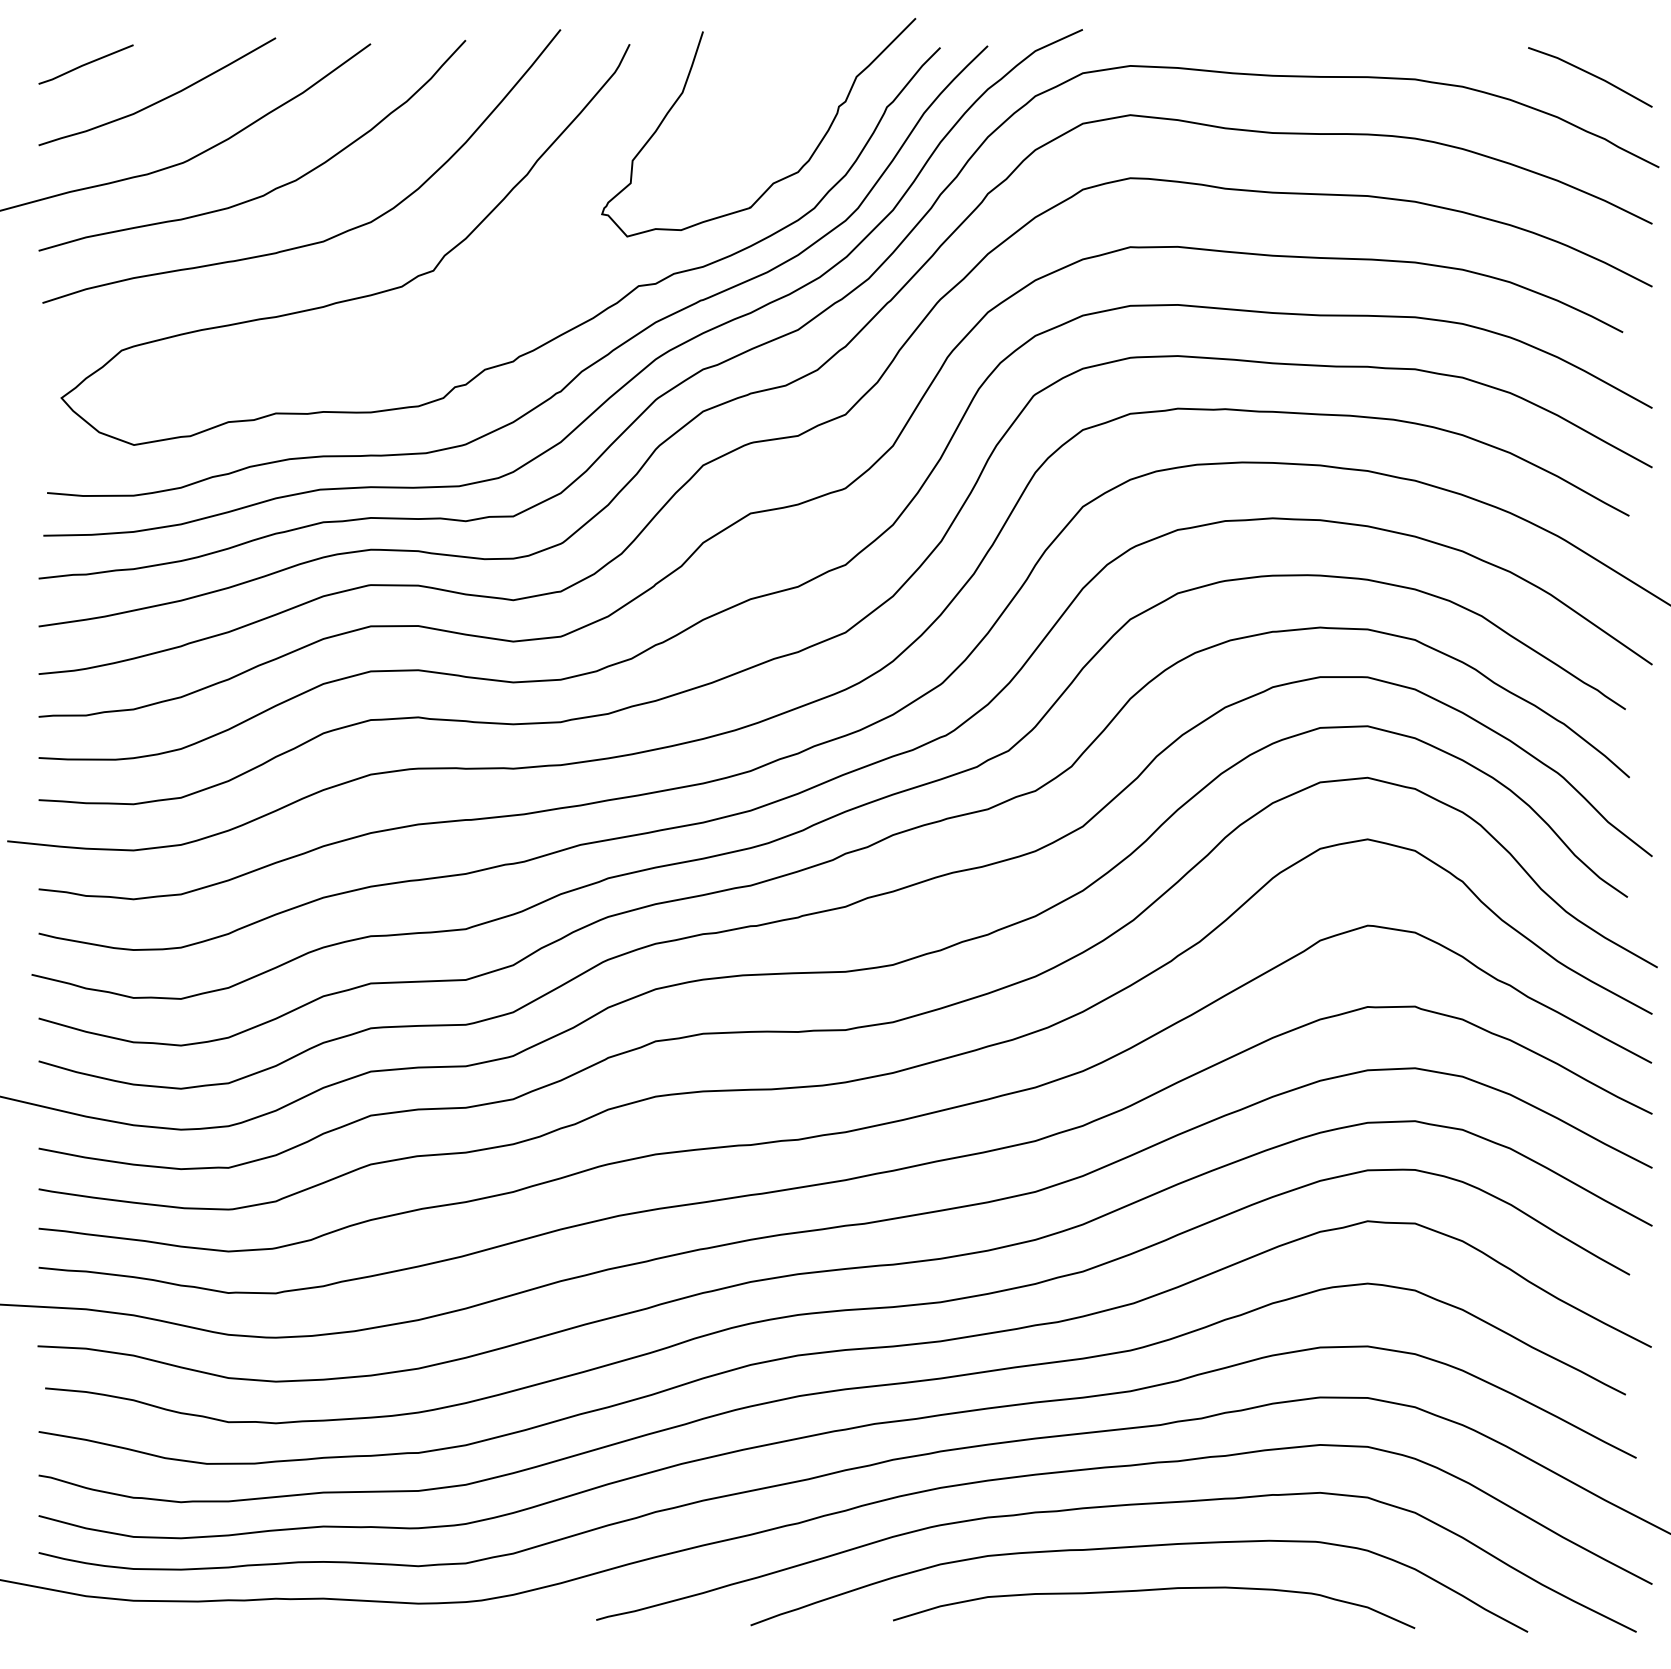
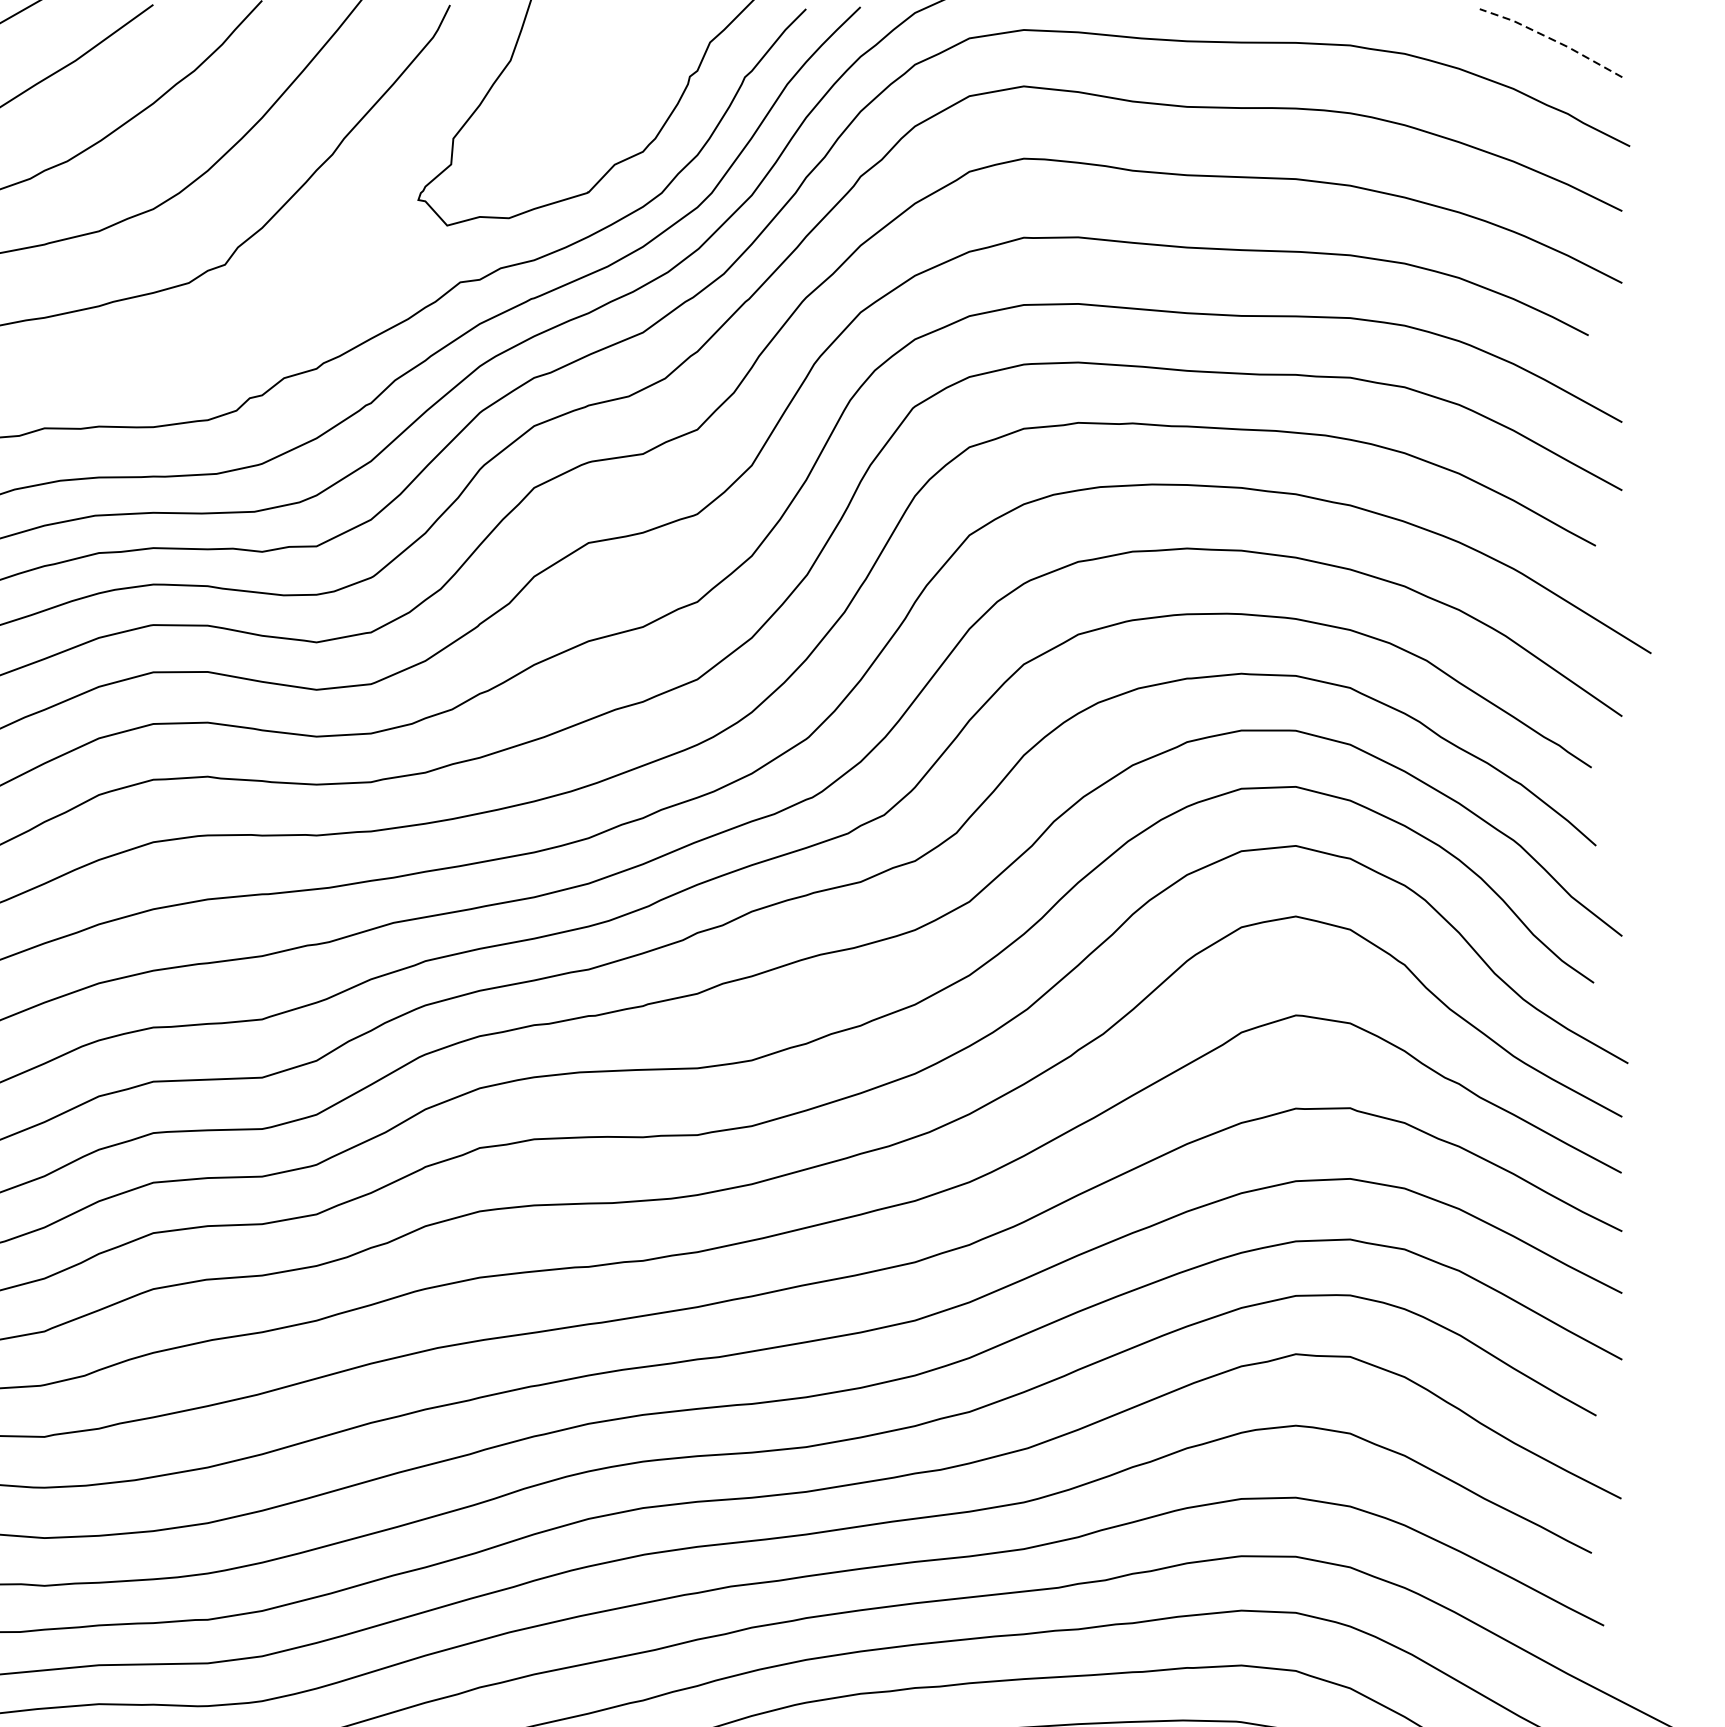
line: (1591, 74) -> (1552, 39), solid -> dashed

